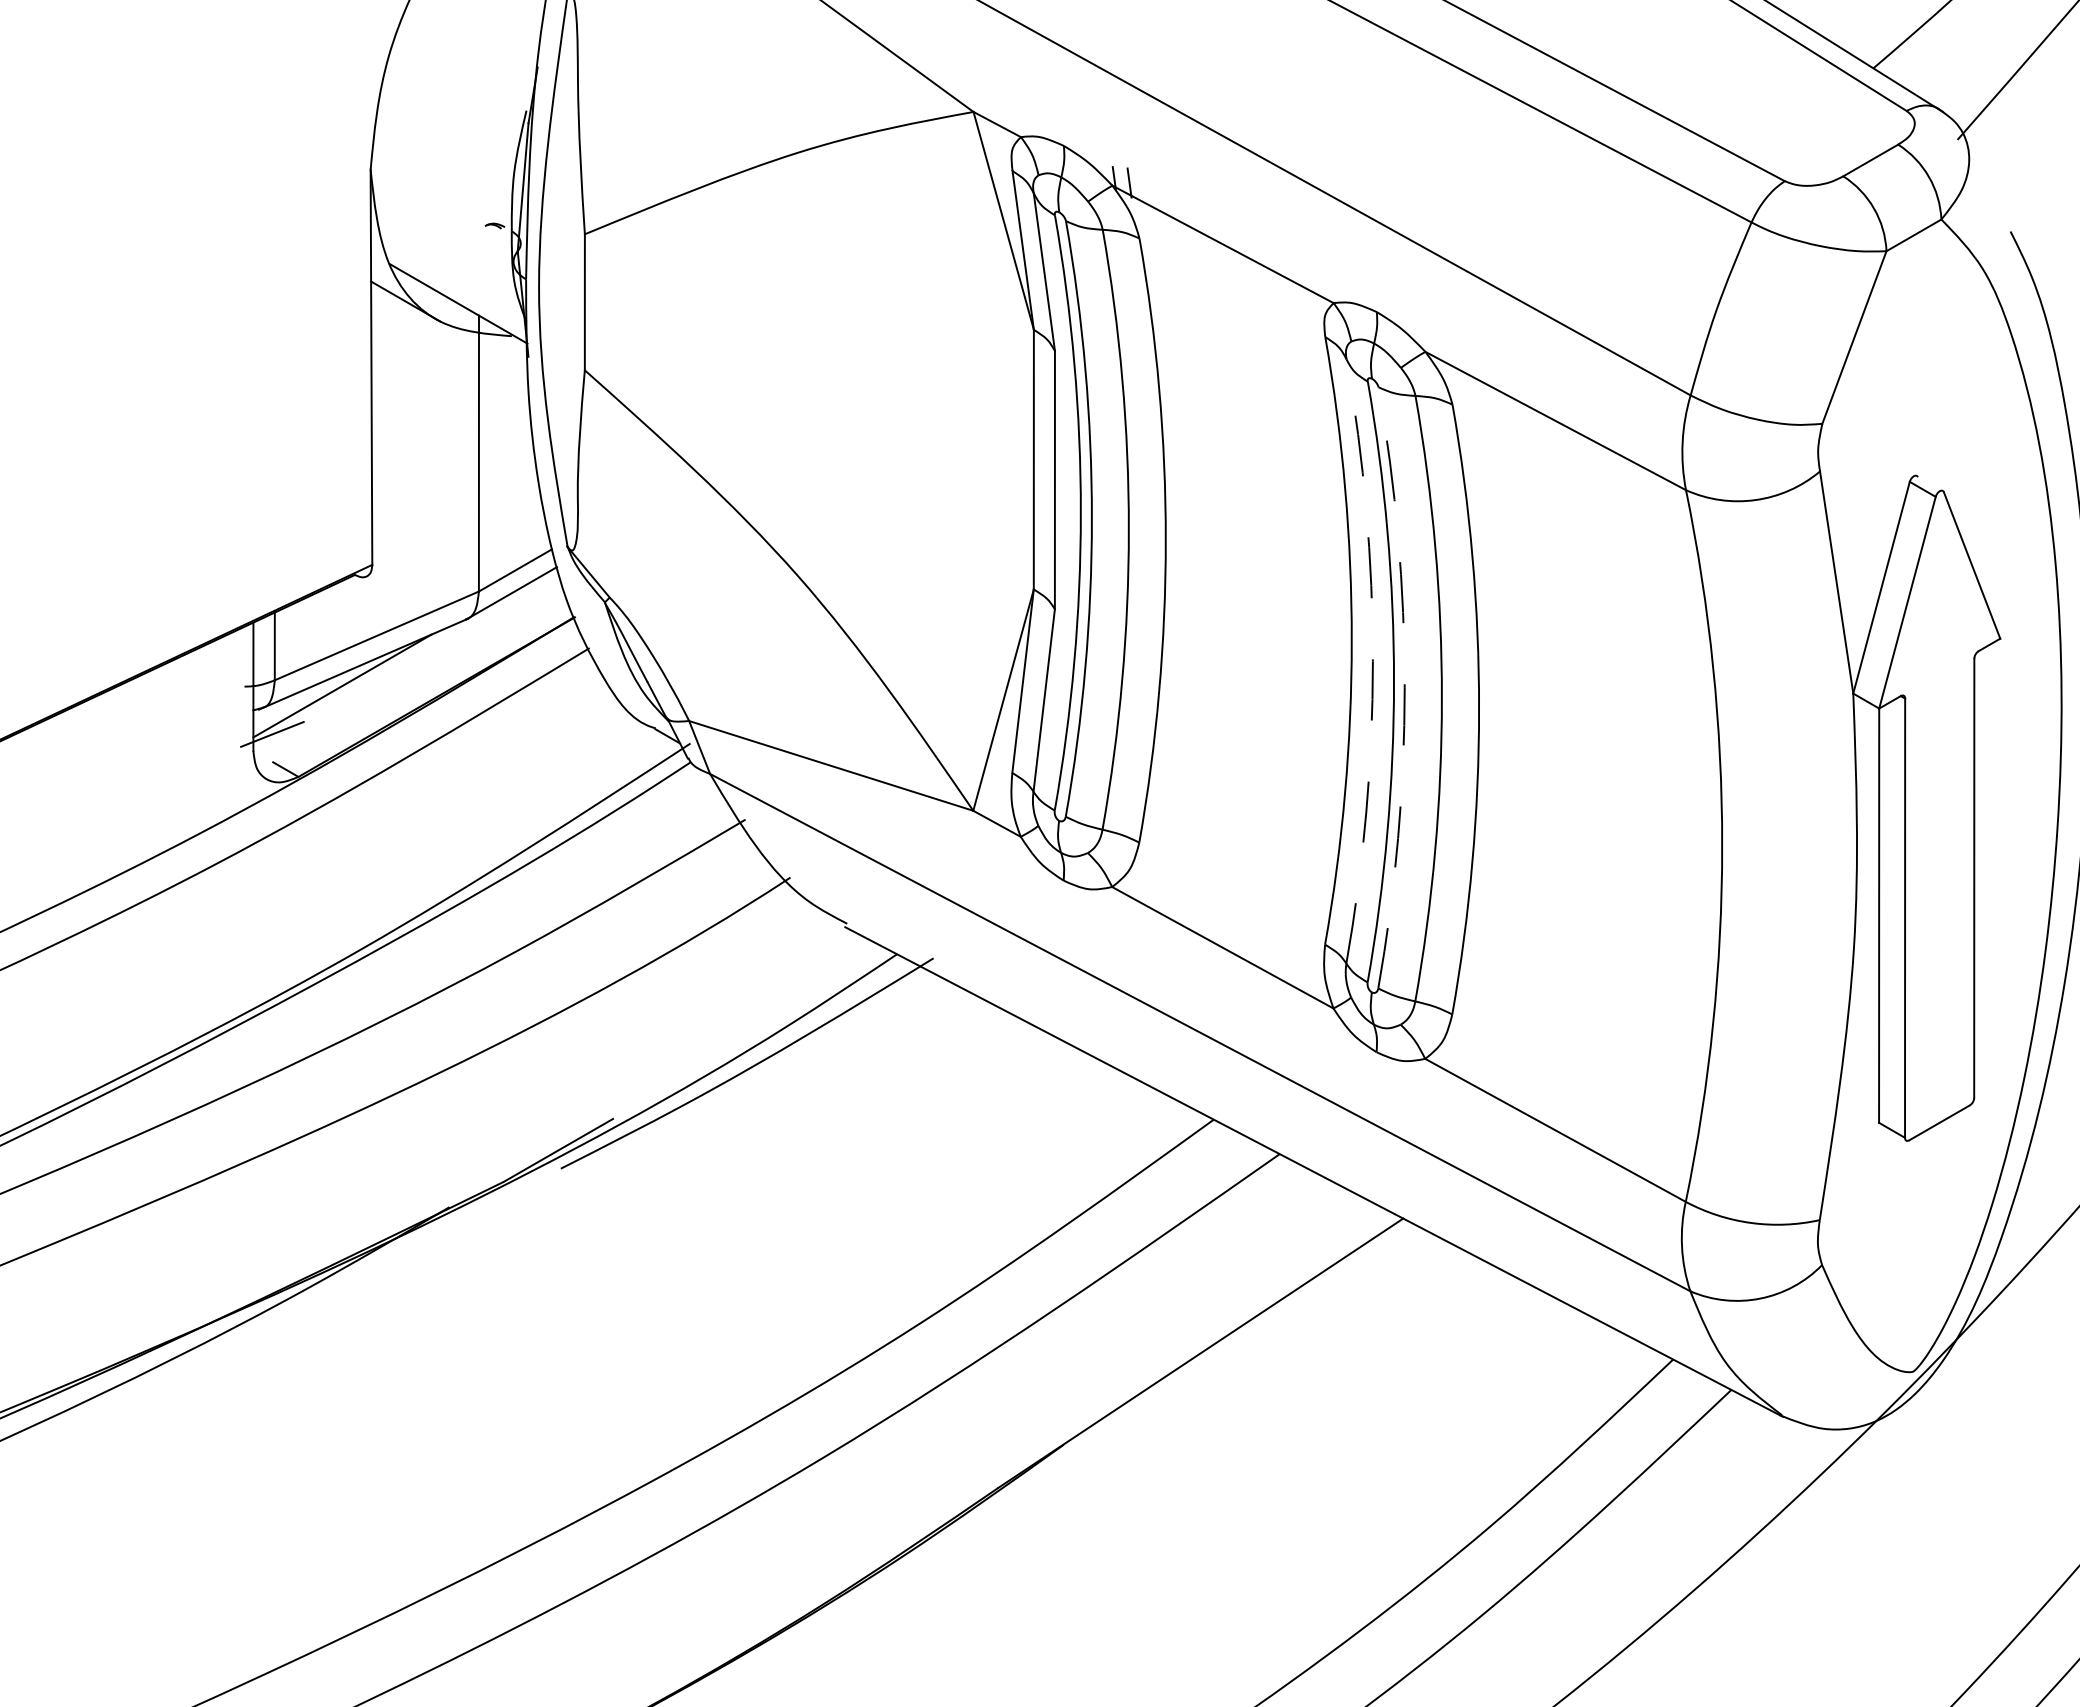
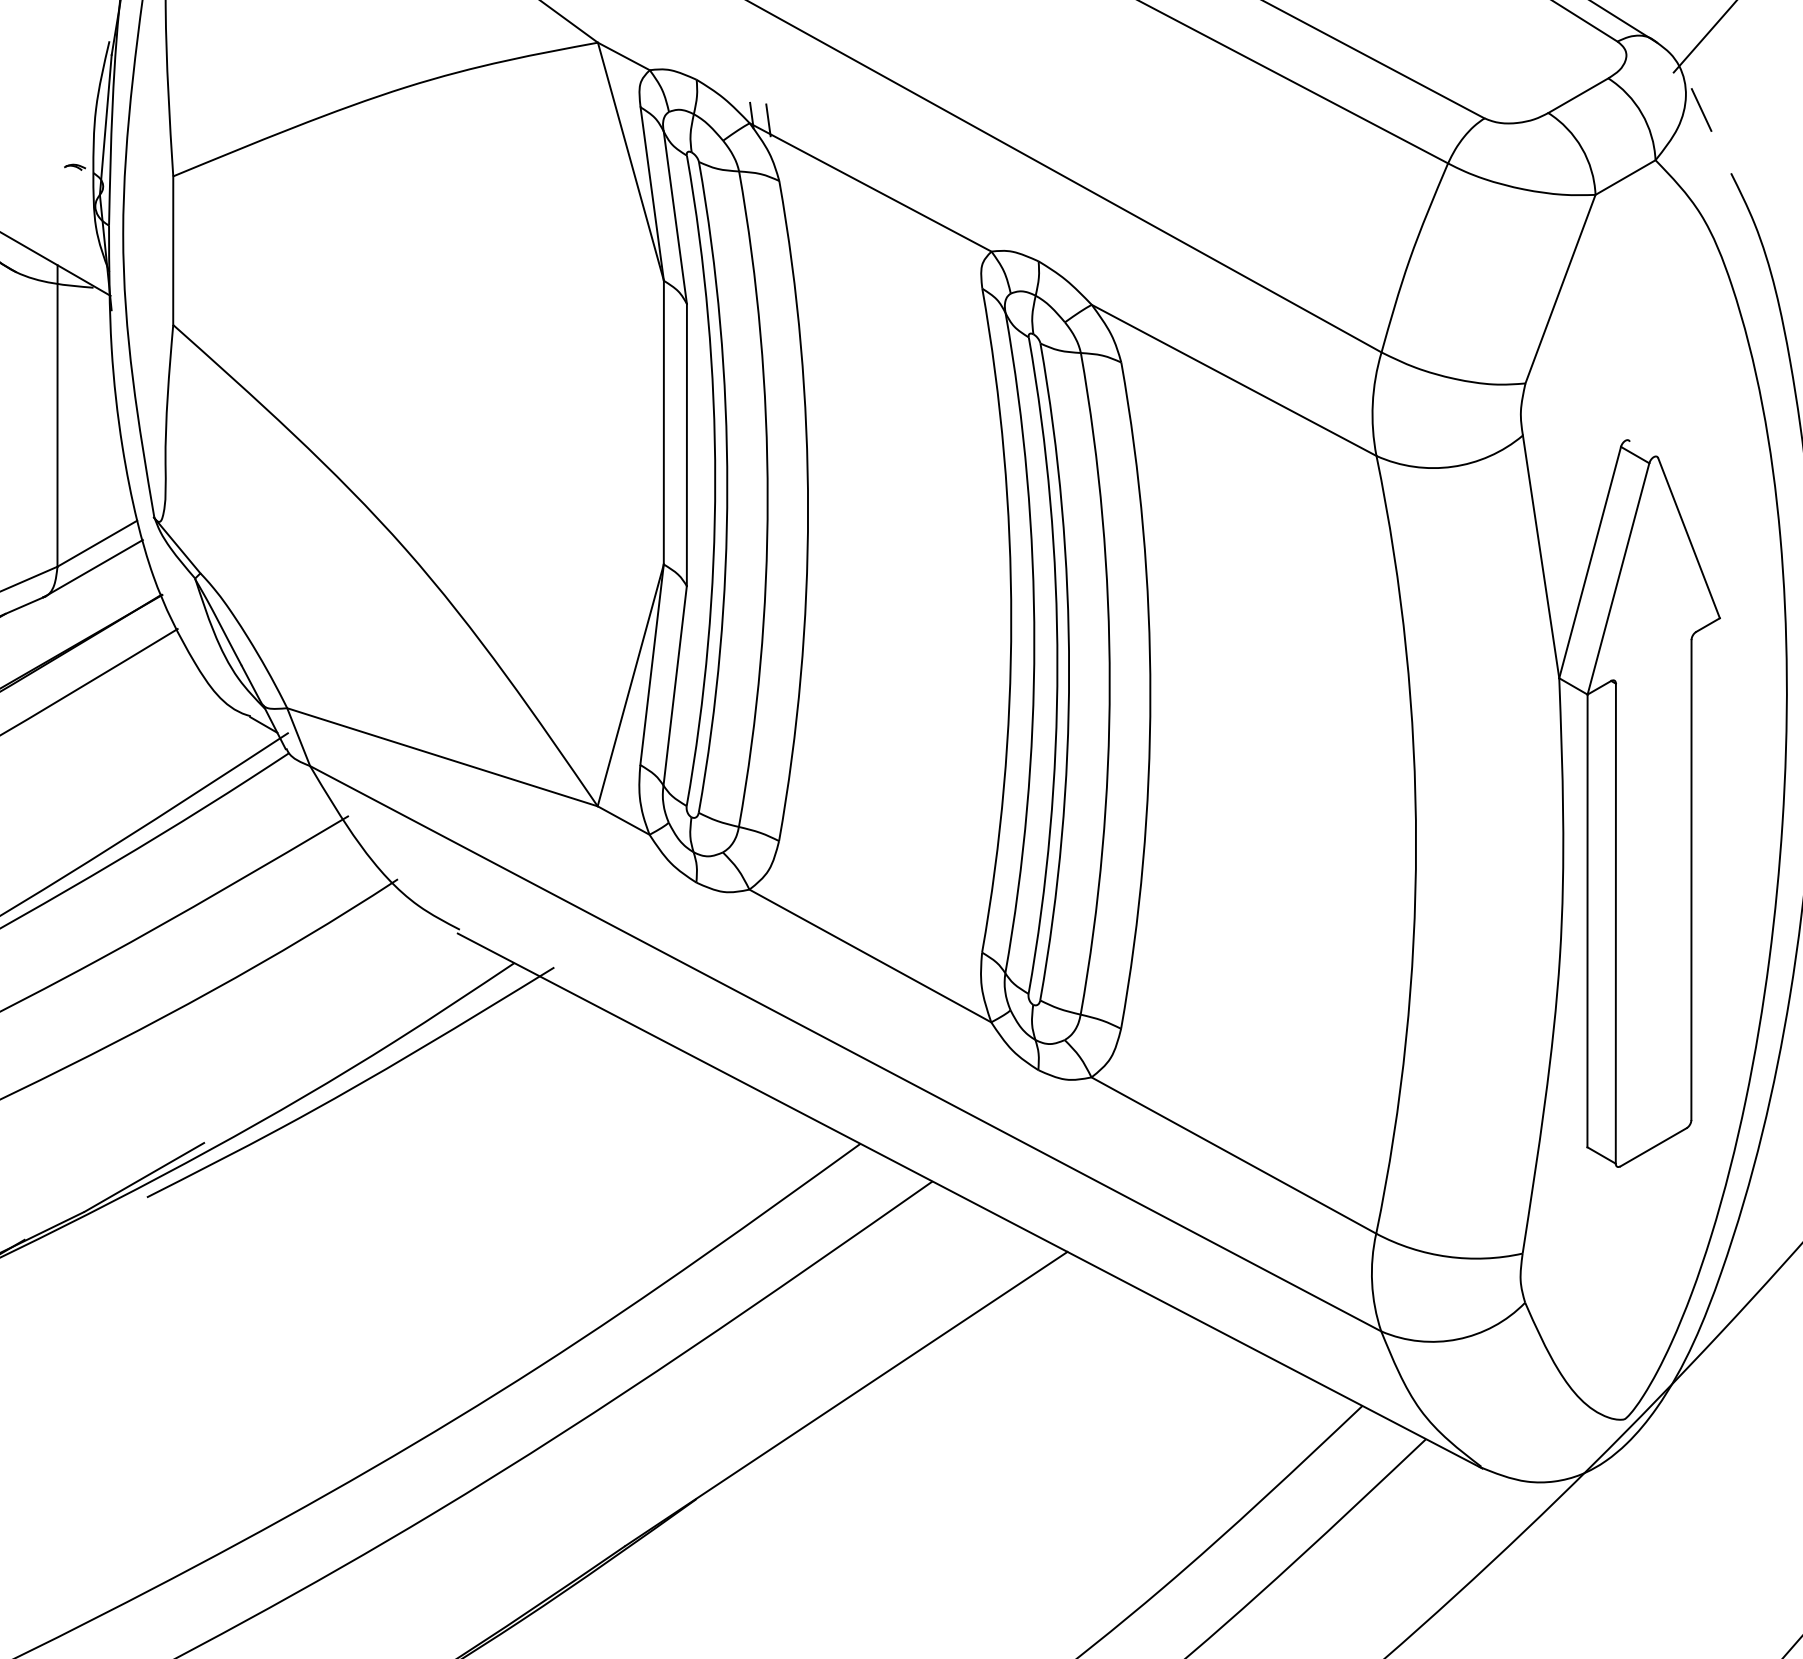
line: (1983, 173) -> (1701, 109), added
arc: (1372, 661) -> (1033, 643), dashed -> solid
arc: (1404, 687) -> (1068, 671), dashed -> solid

